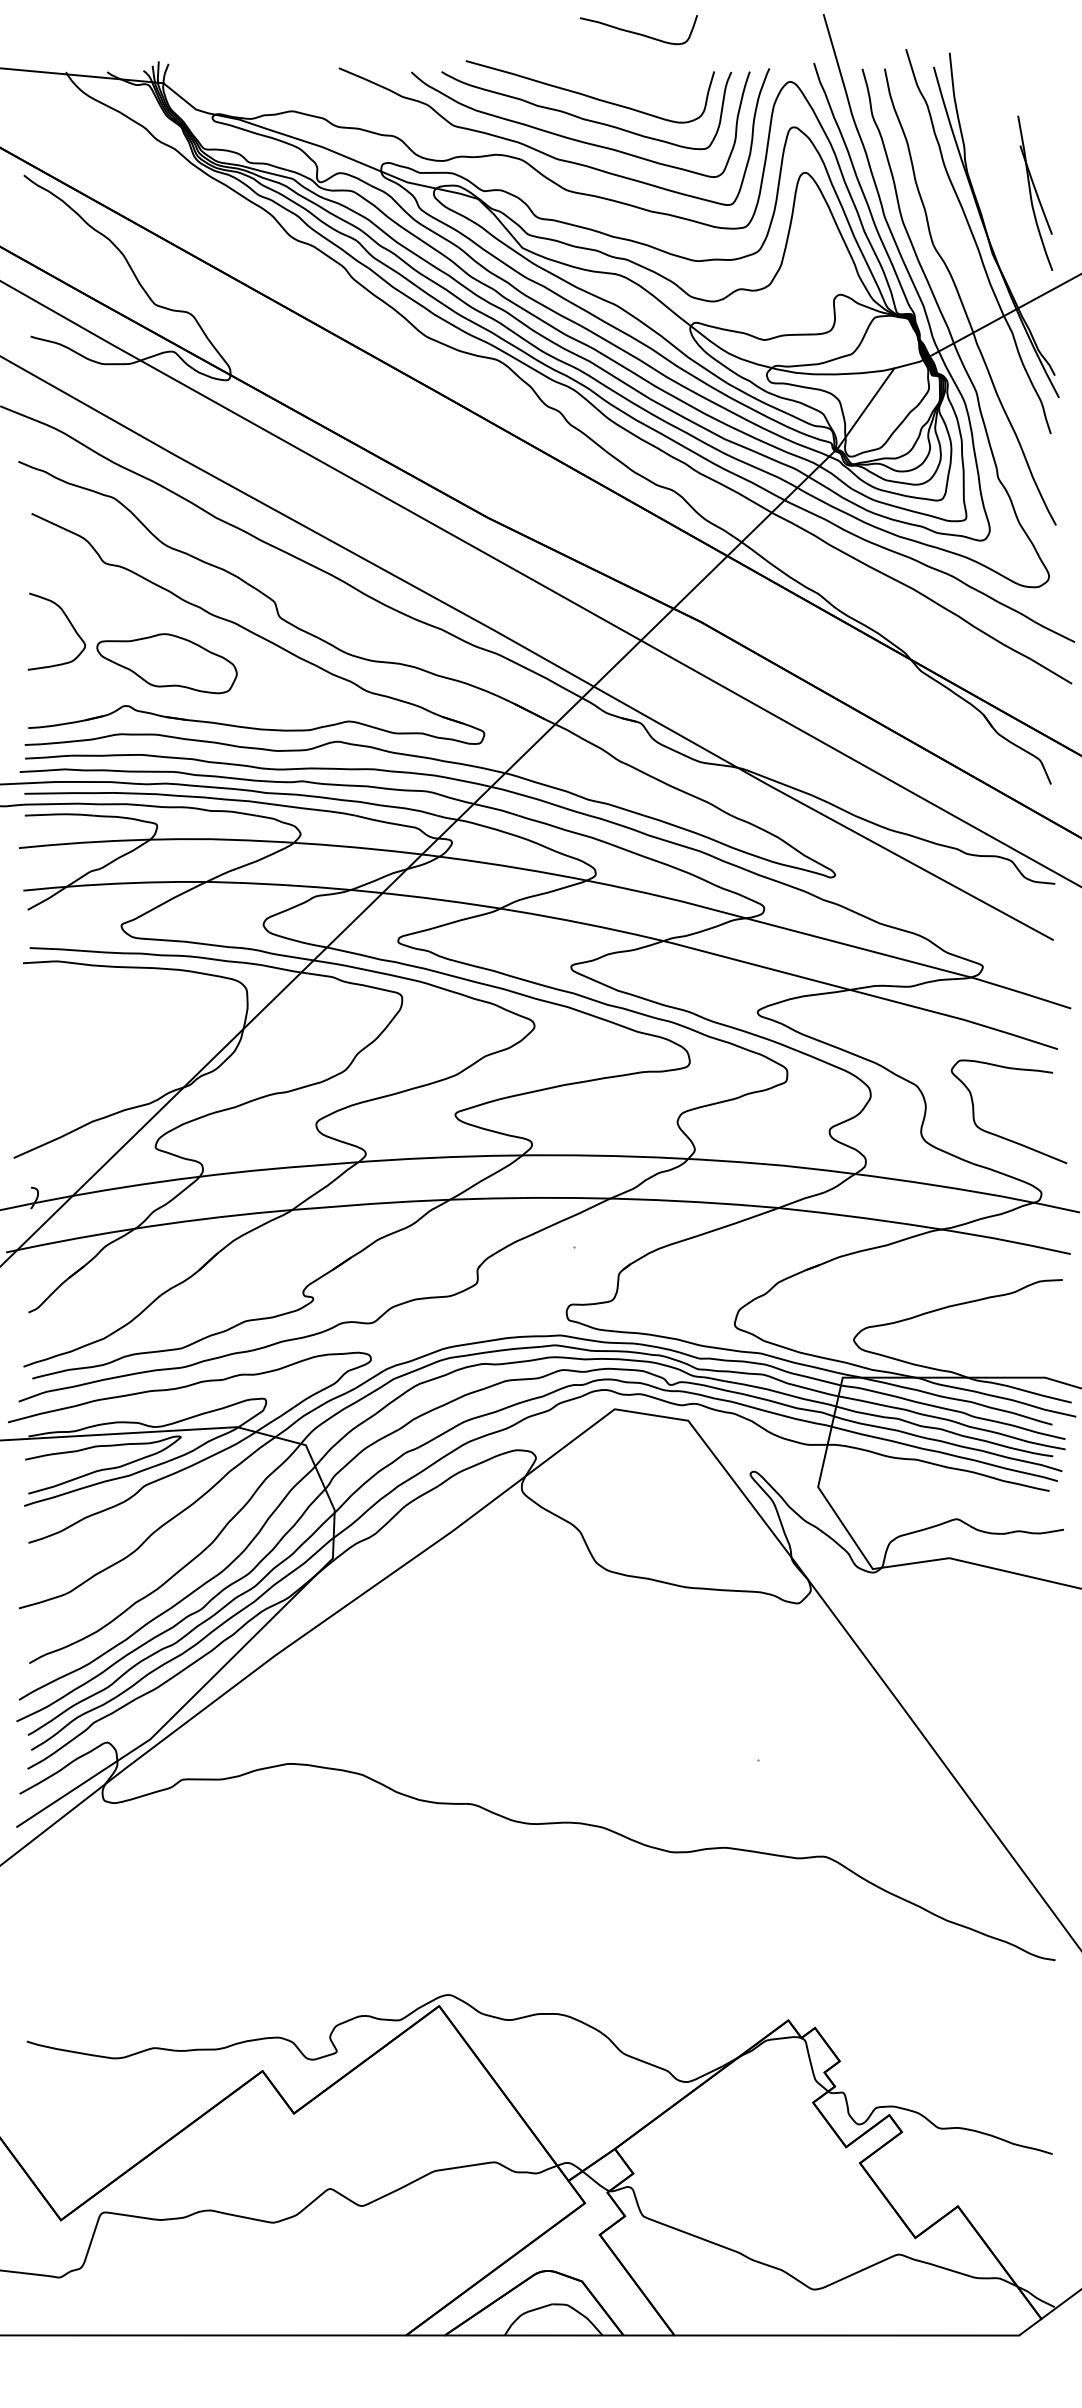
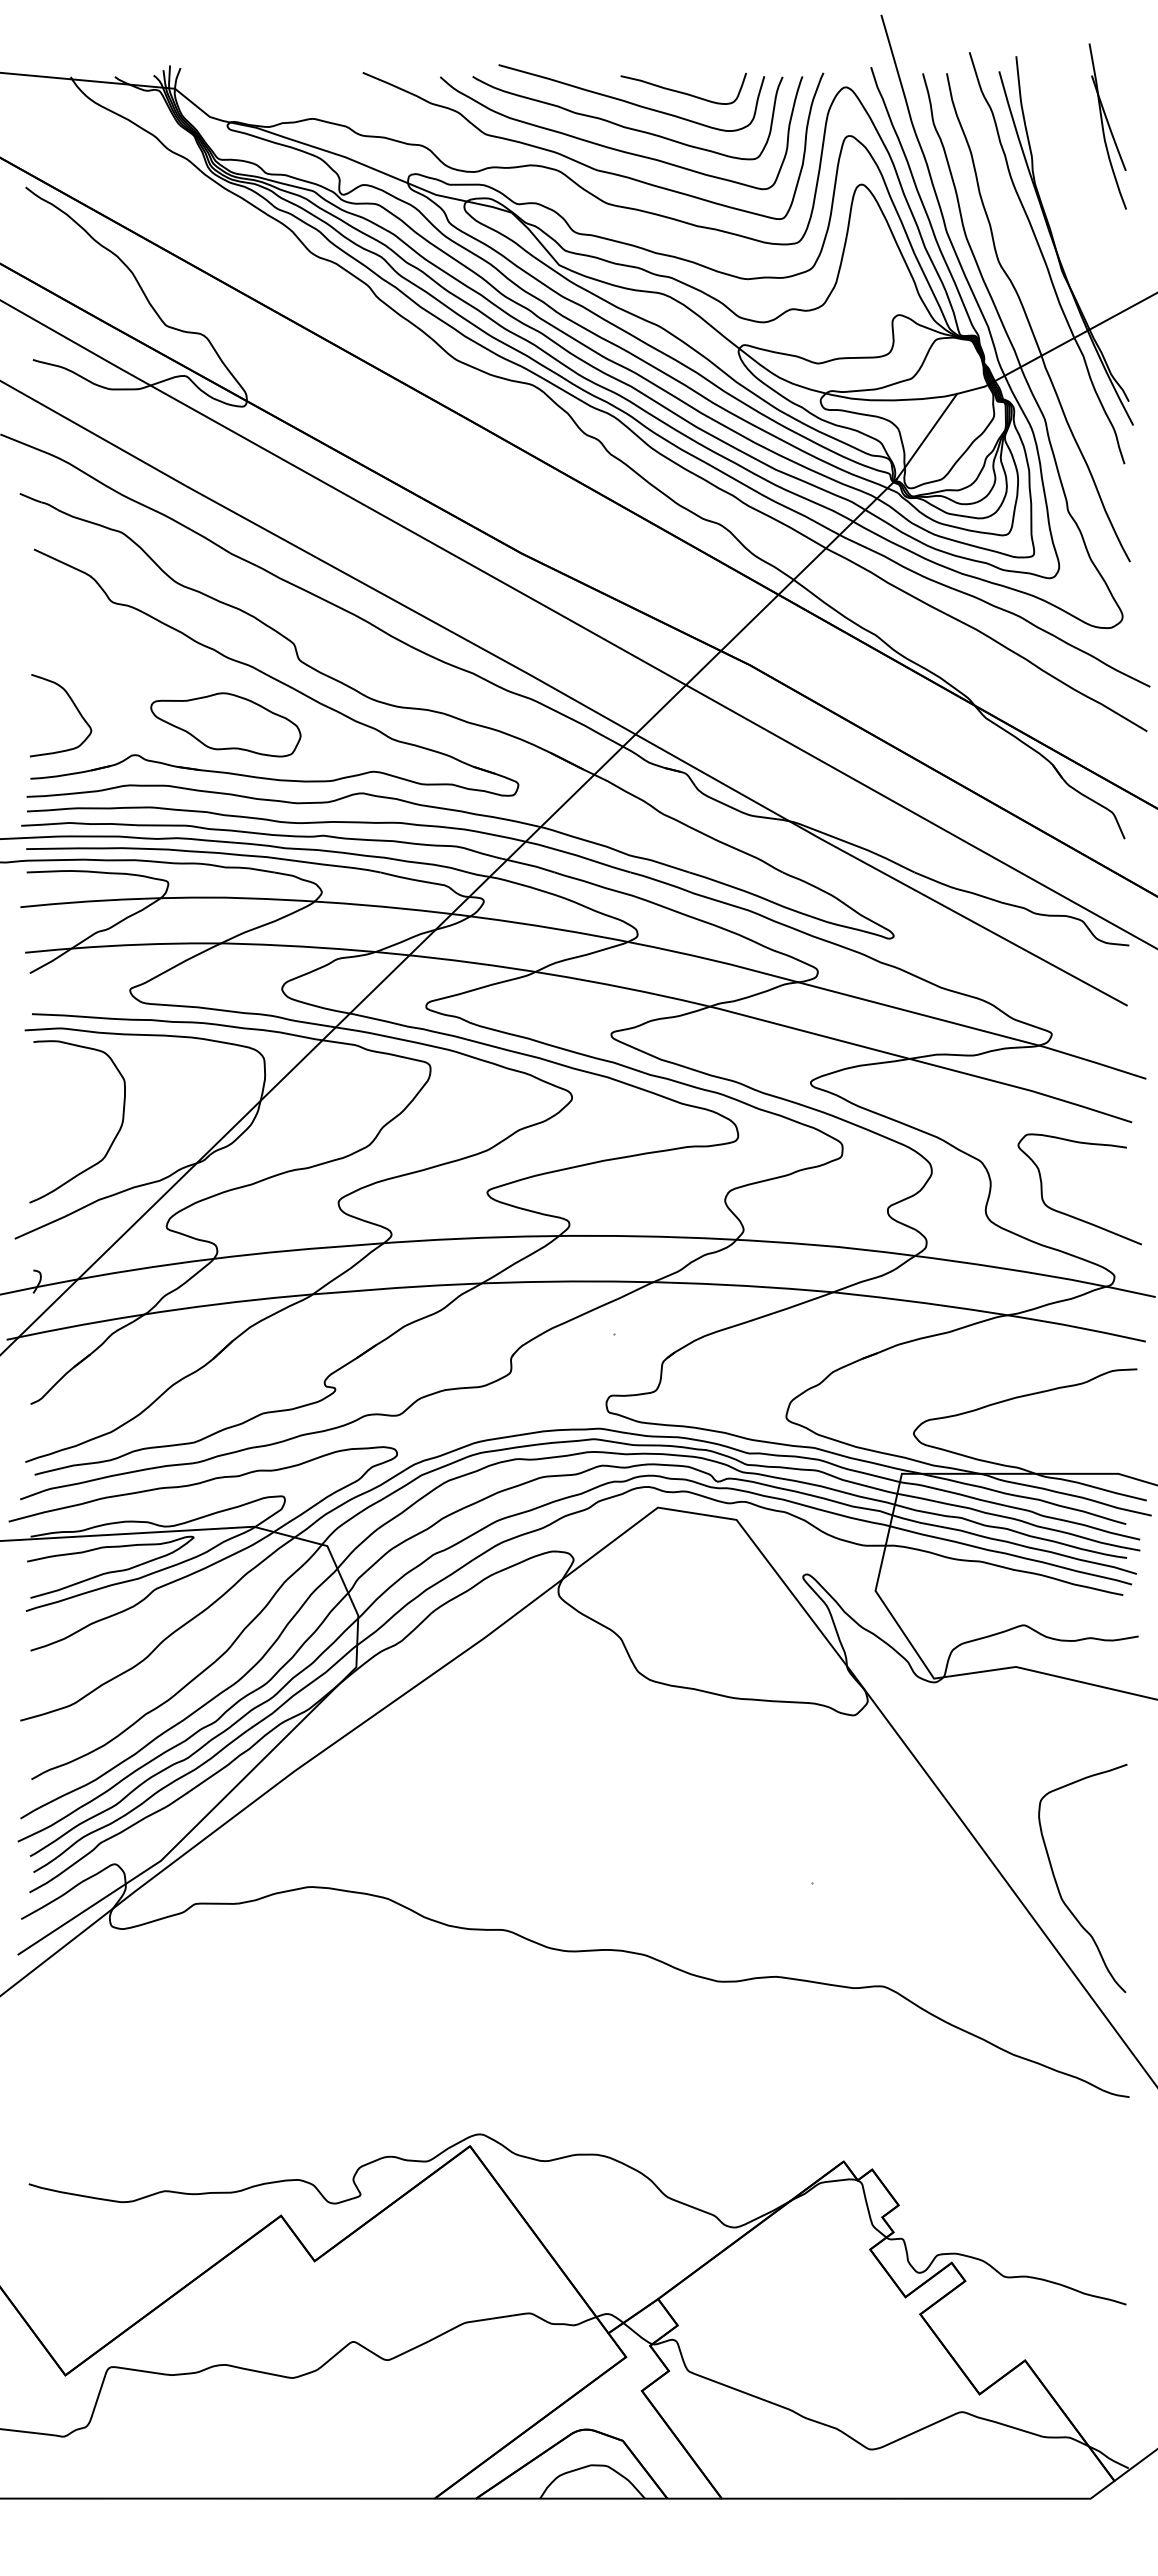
curve: (636, 32) -> (681, 91), moved
part: (1034, 193) -> (1107, 126), moved
curve: (69, 623) -> (74, 706), moved
part: (166, 663) -> (225, 724), moved
curve: (105, 1066) -> (112, 1140), added
curve: (989, 1763) -> (1058, 1886), added

